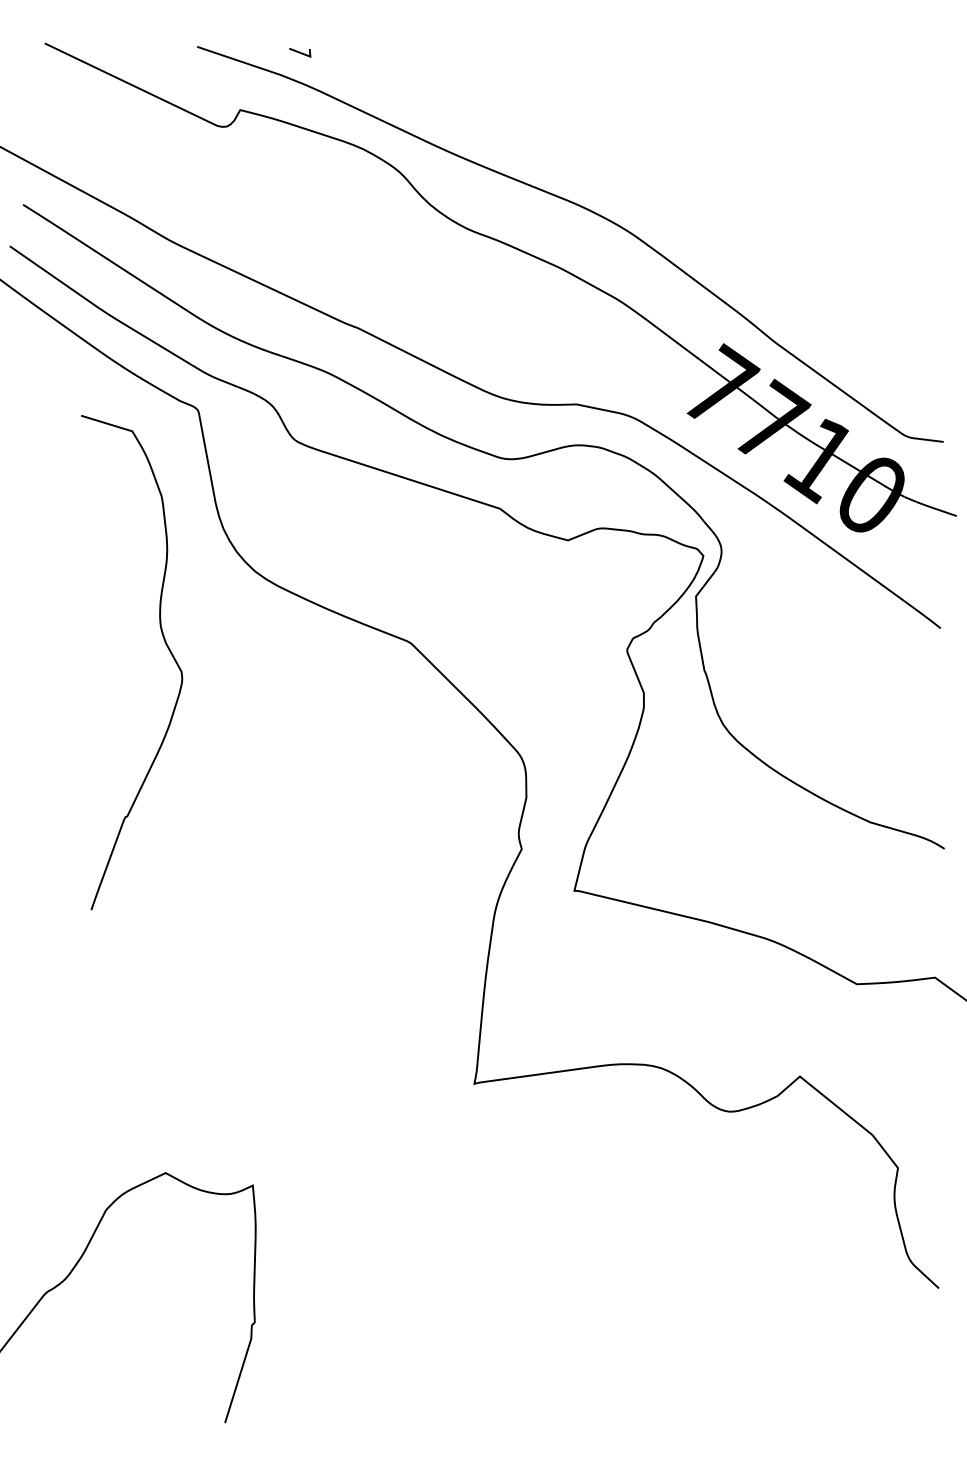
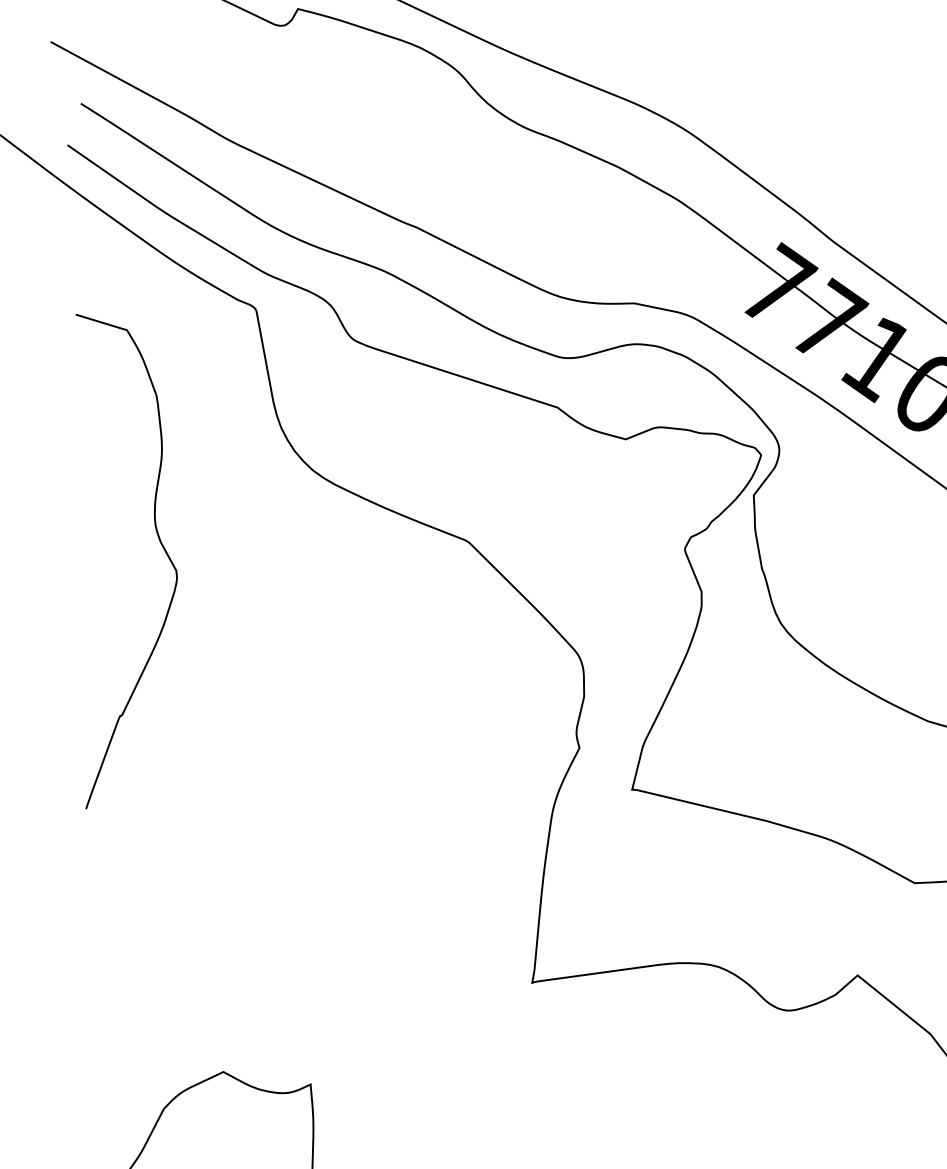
curve: (166, 646) -> (161, 545), moved

